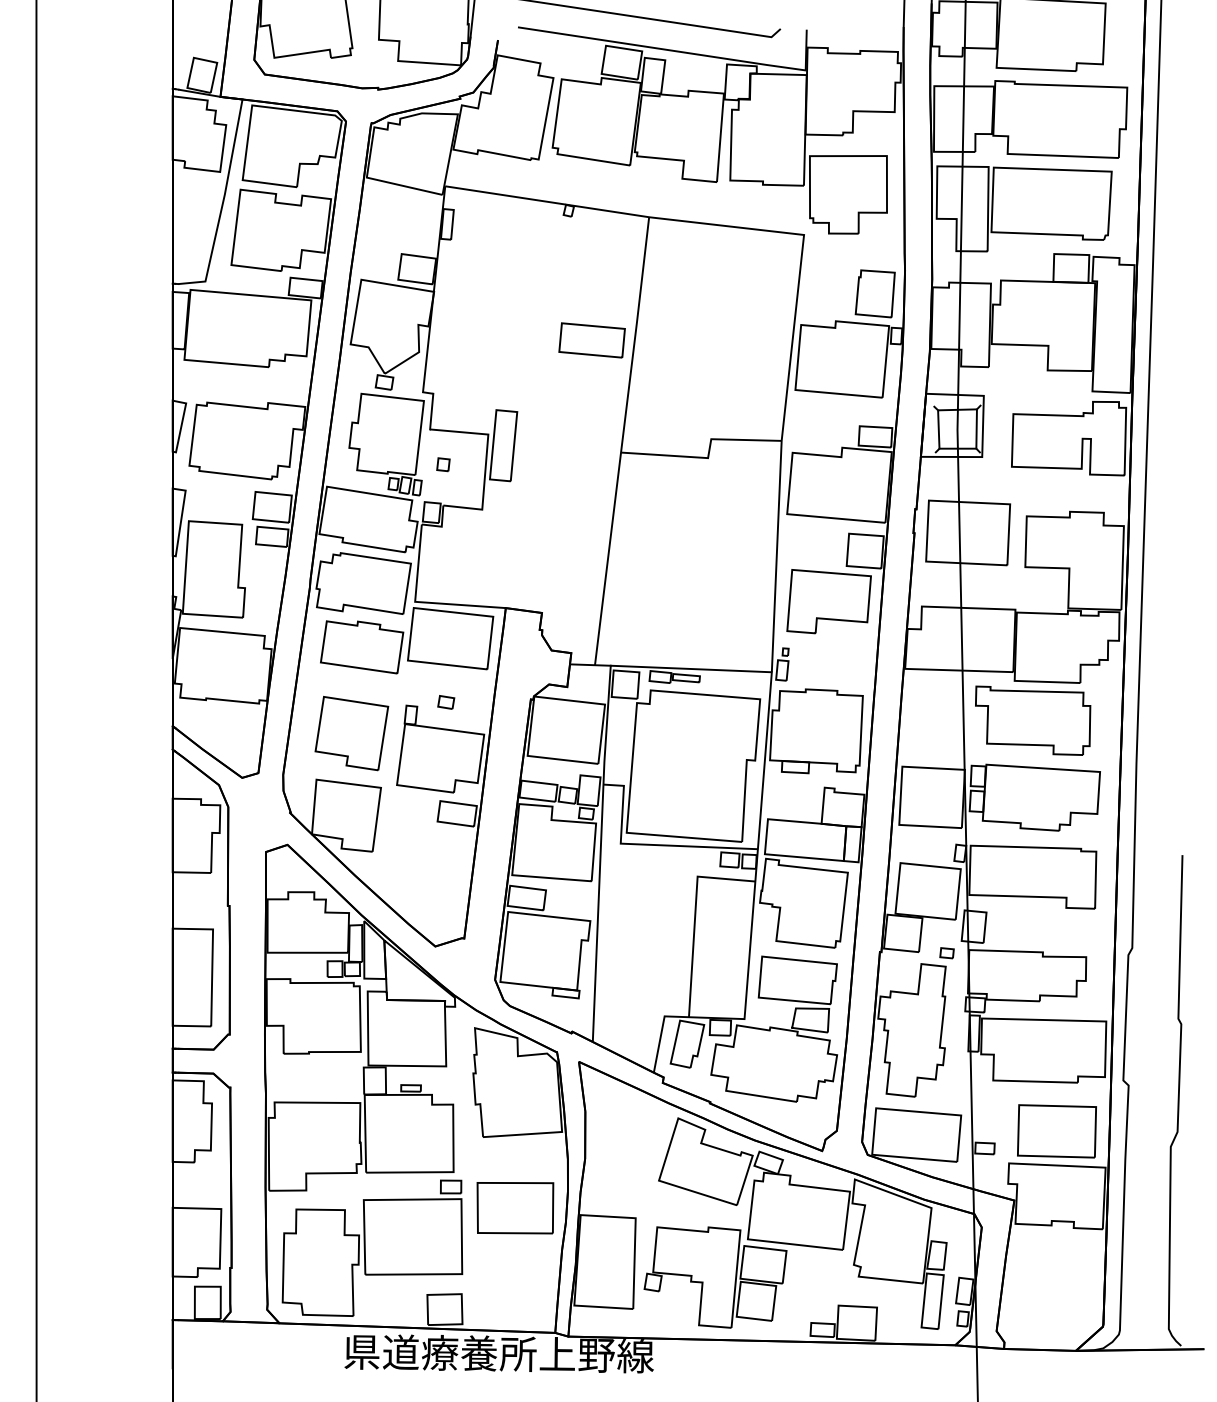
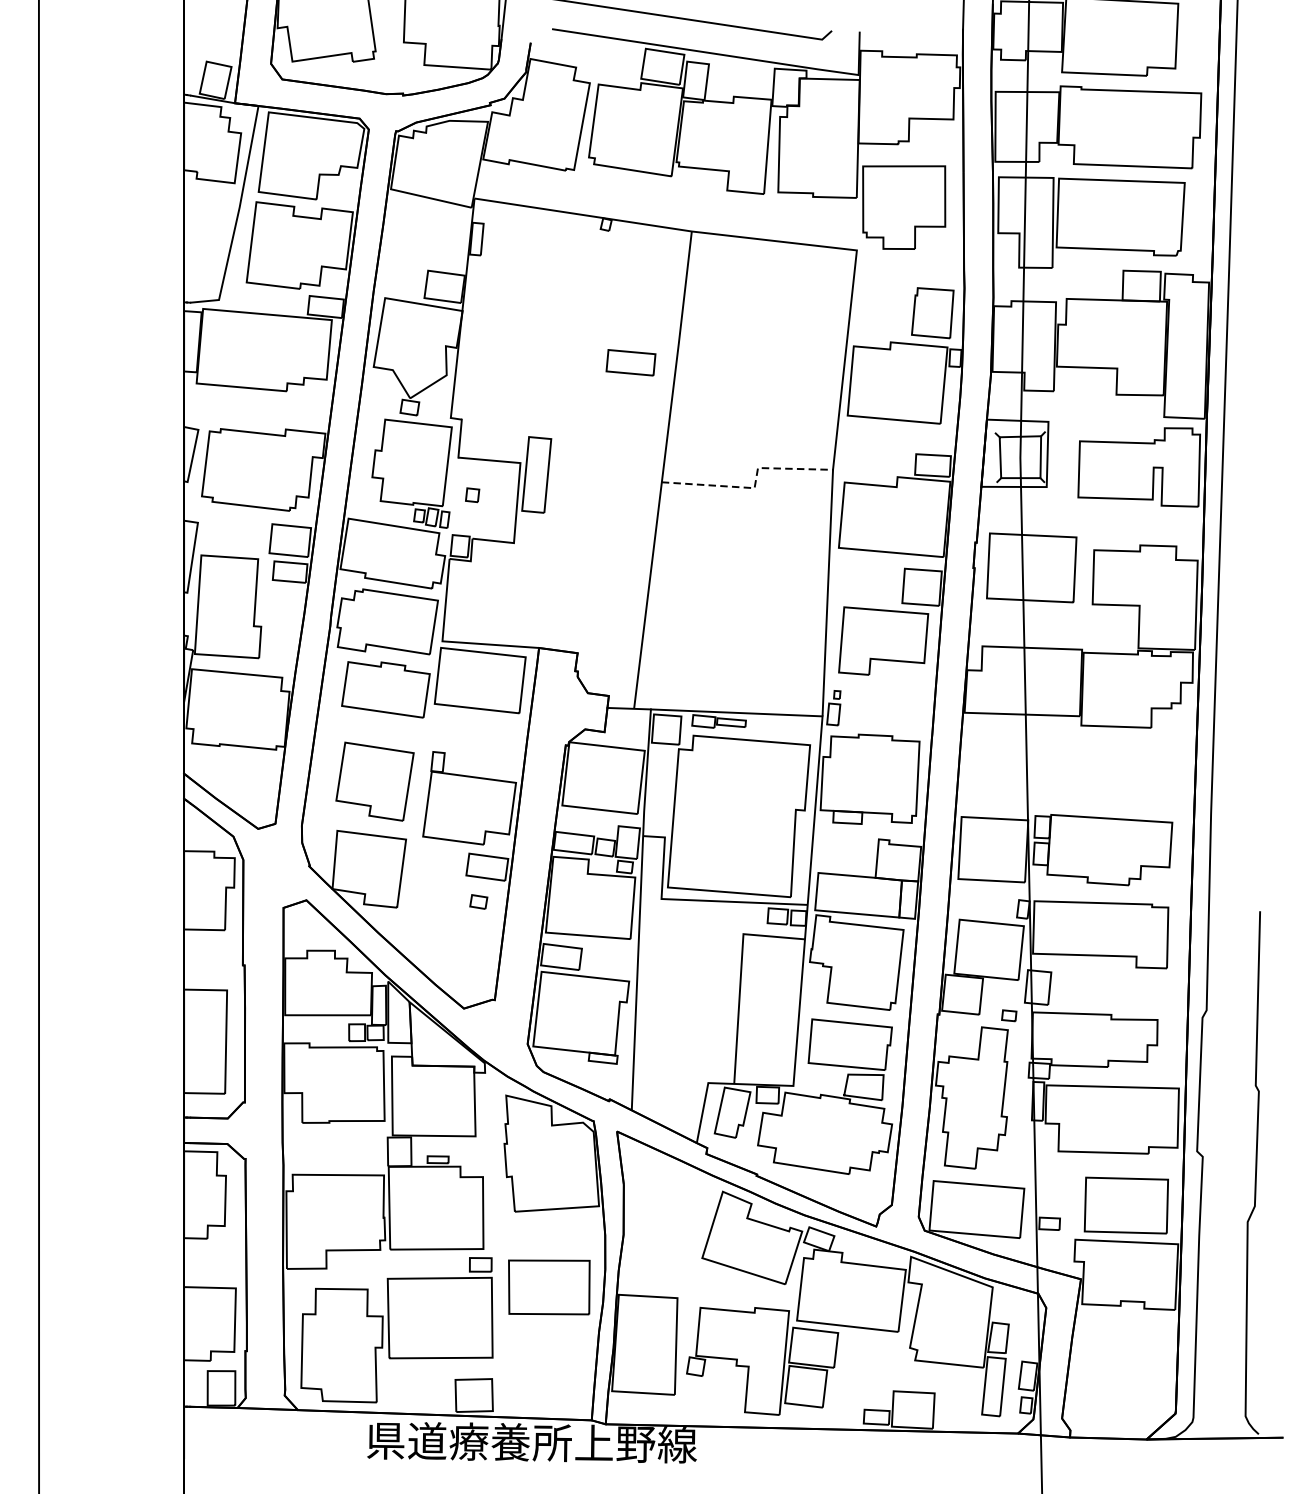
part: (591, 340) -> (630, 362), size x0.7
line: (708, 456) -> (755, 486), solid -> dashed
part: (446, 702) -> (479, 902), moved
part: (1033, 720) -> (1101, 767), removed

